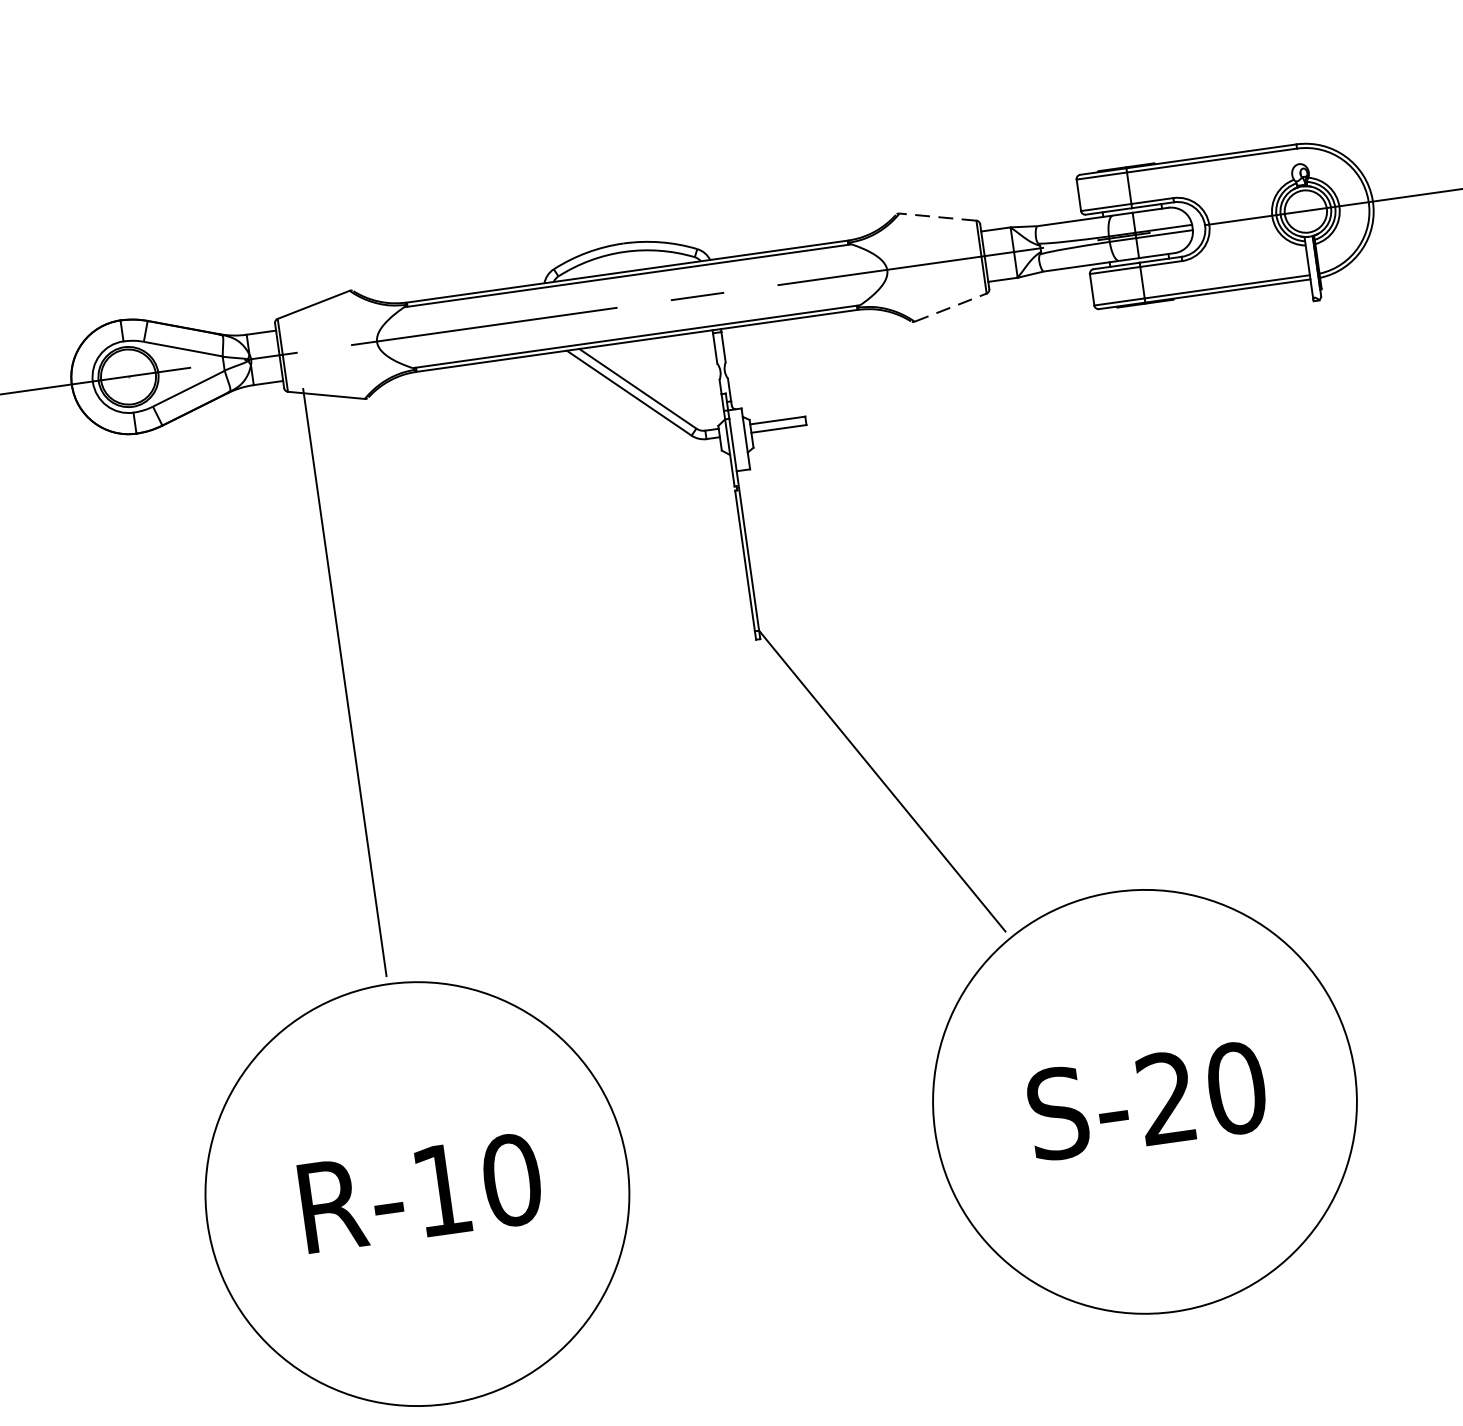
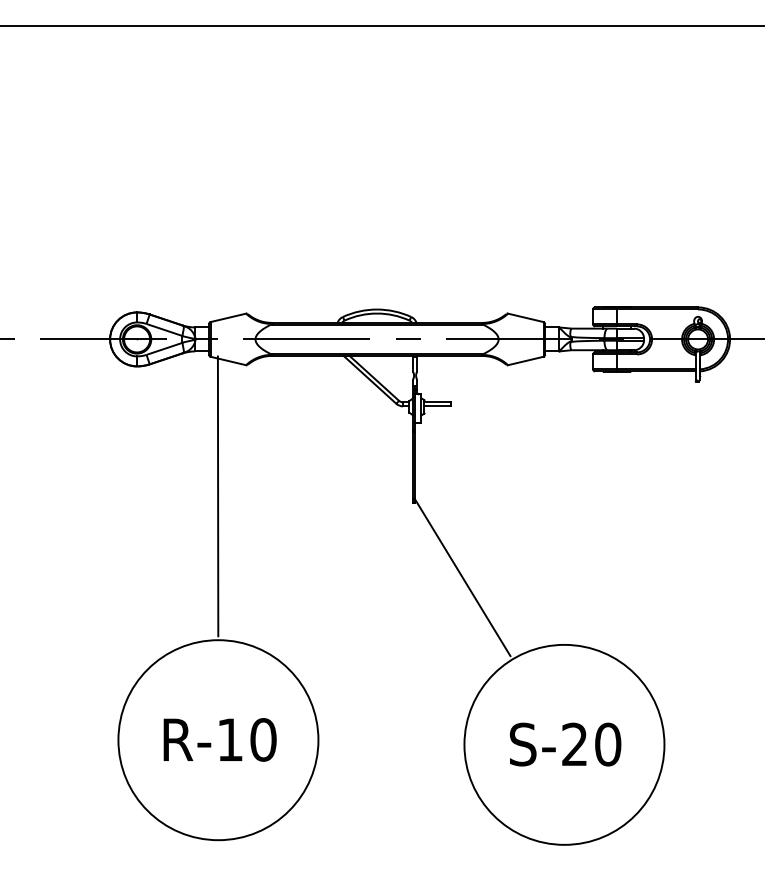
line: (937, 216) -> (525, 317), dashed -> solid
line: (951, 306) -> (526, 360), dashed -> solid

